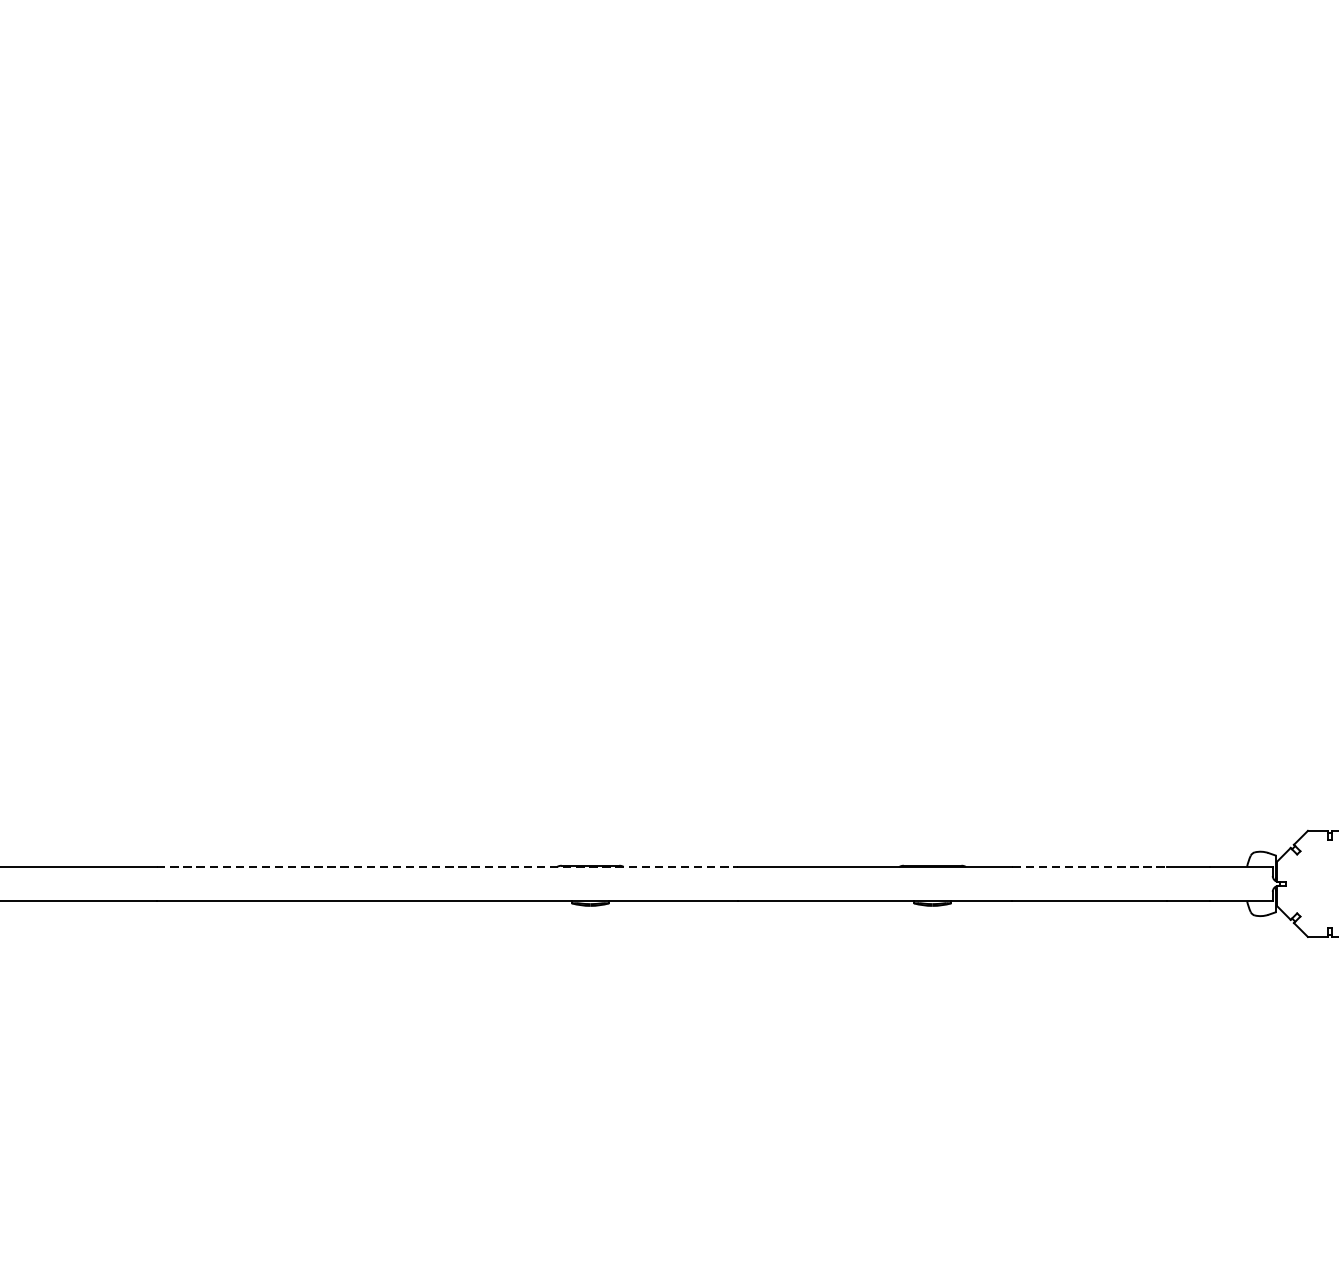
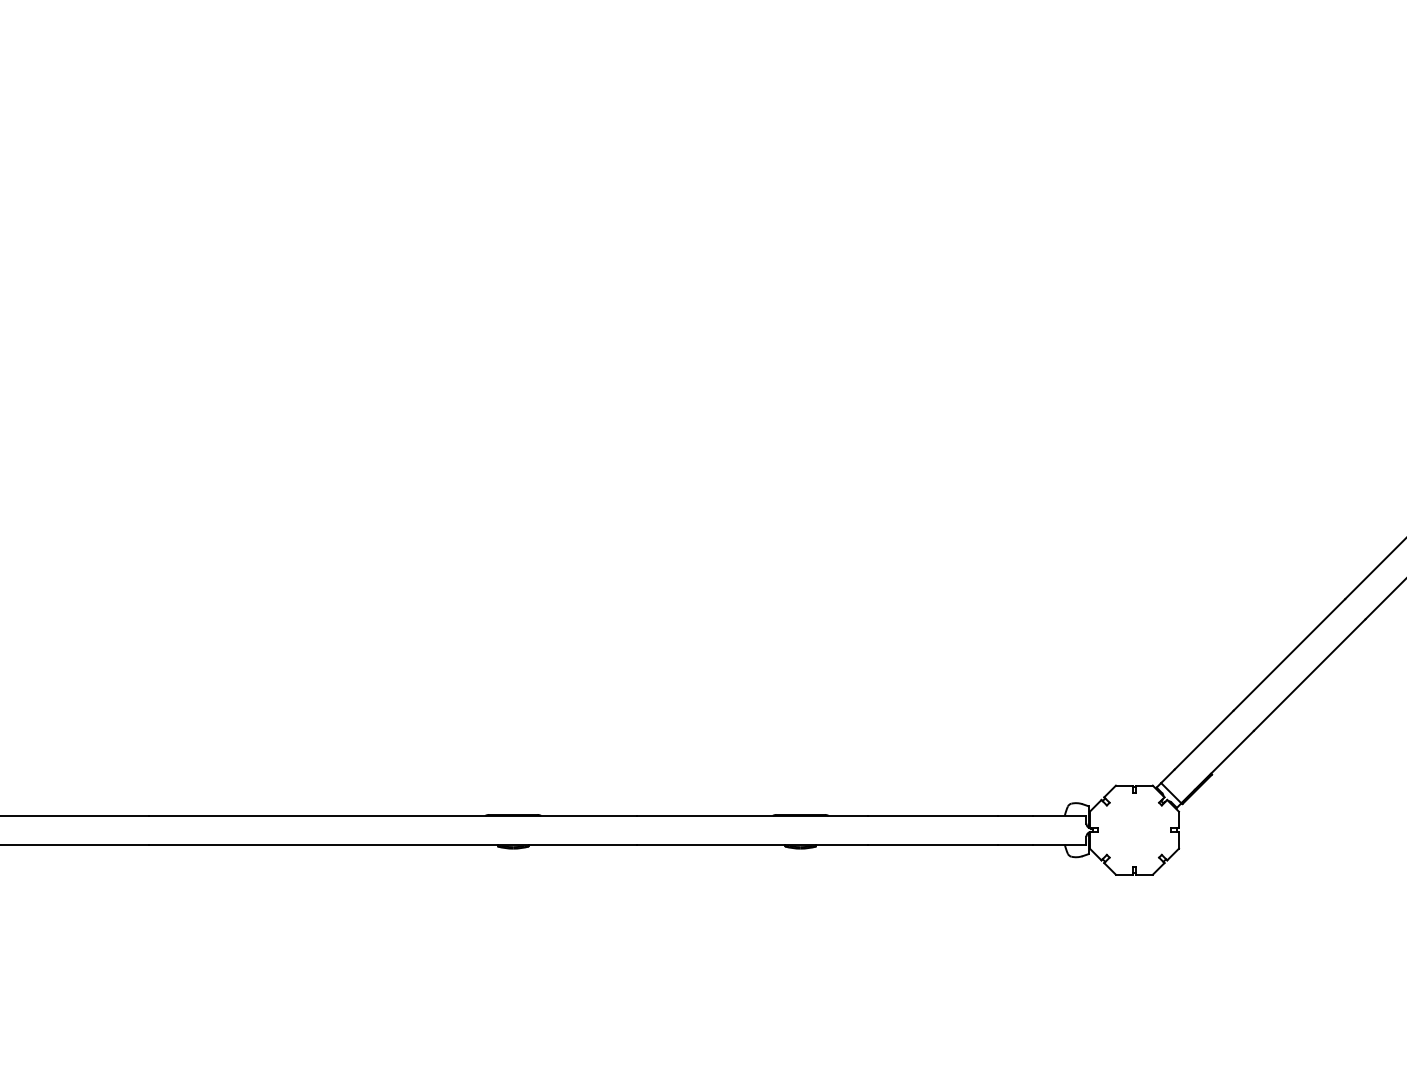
line: (447, 866) -> (393, 815), dashed -> solid
line: (1089, 866) -> (932, 815), dashed -> solid

